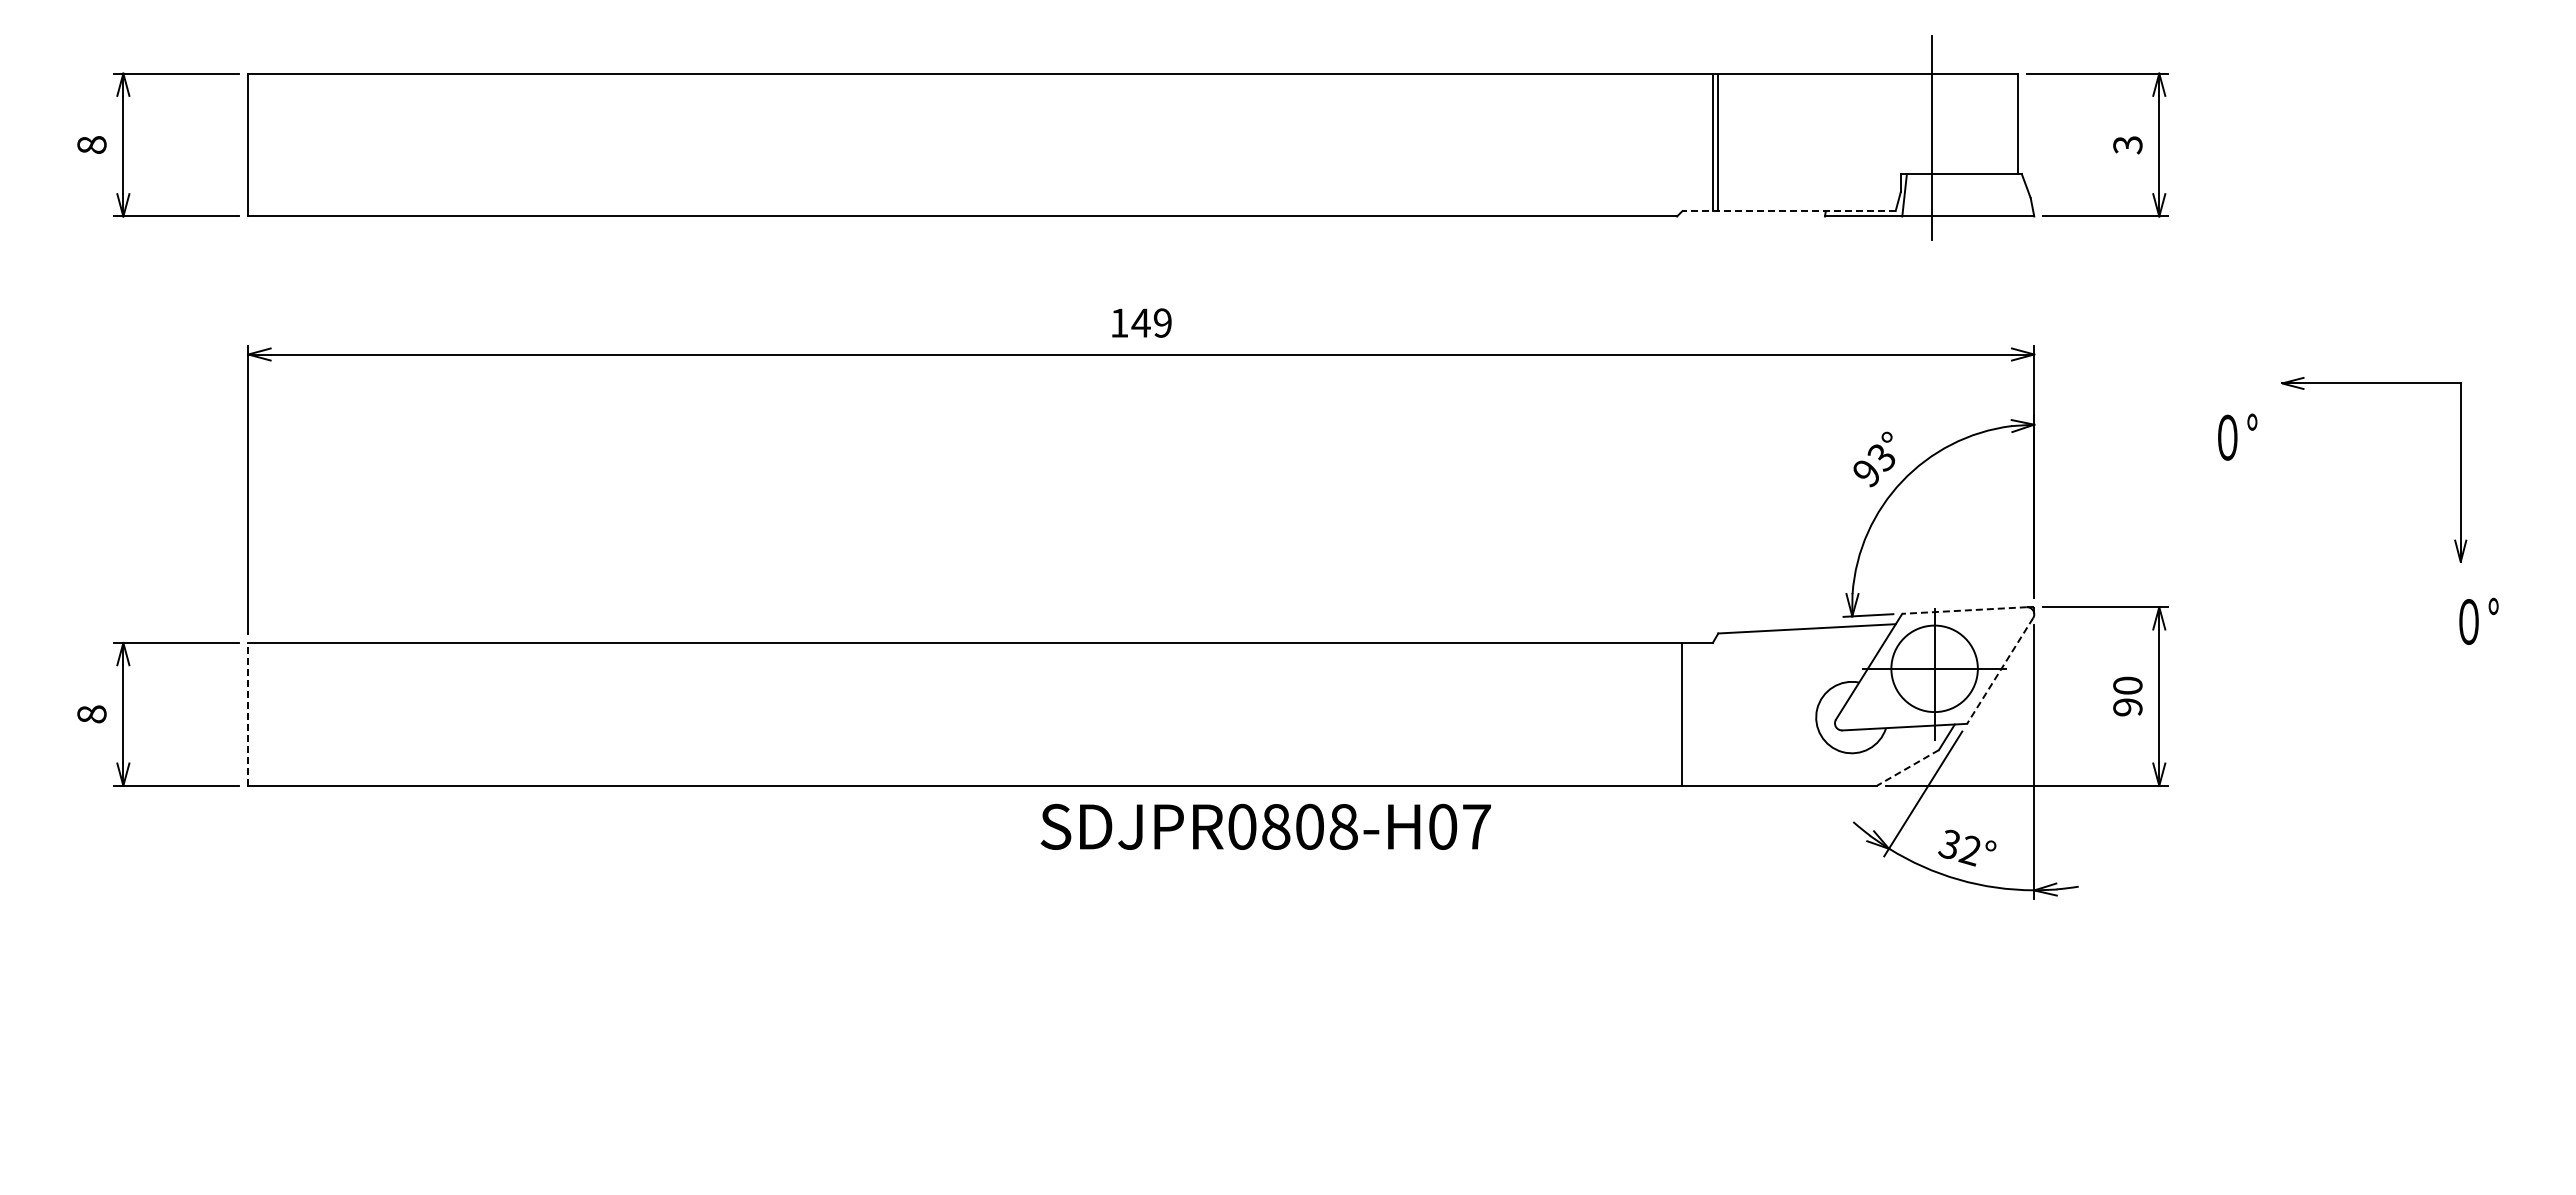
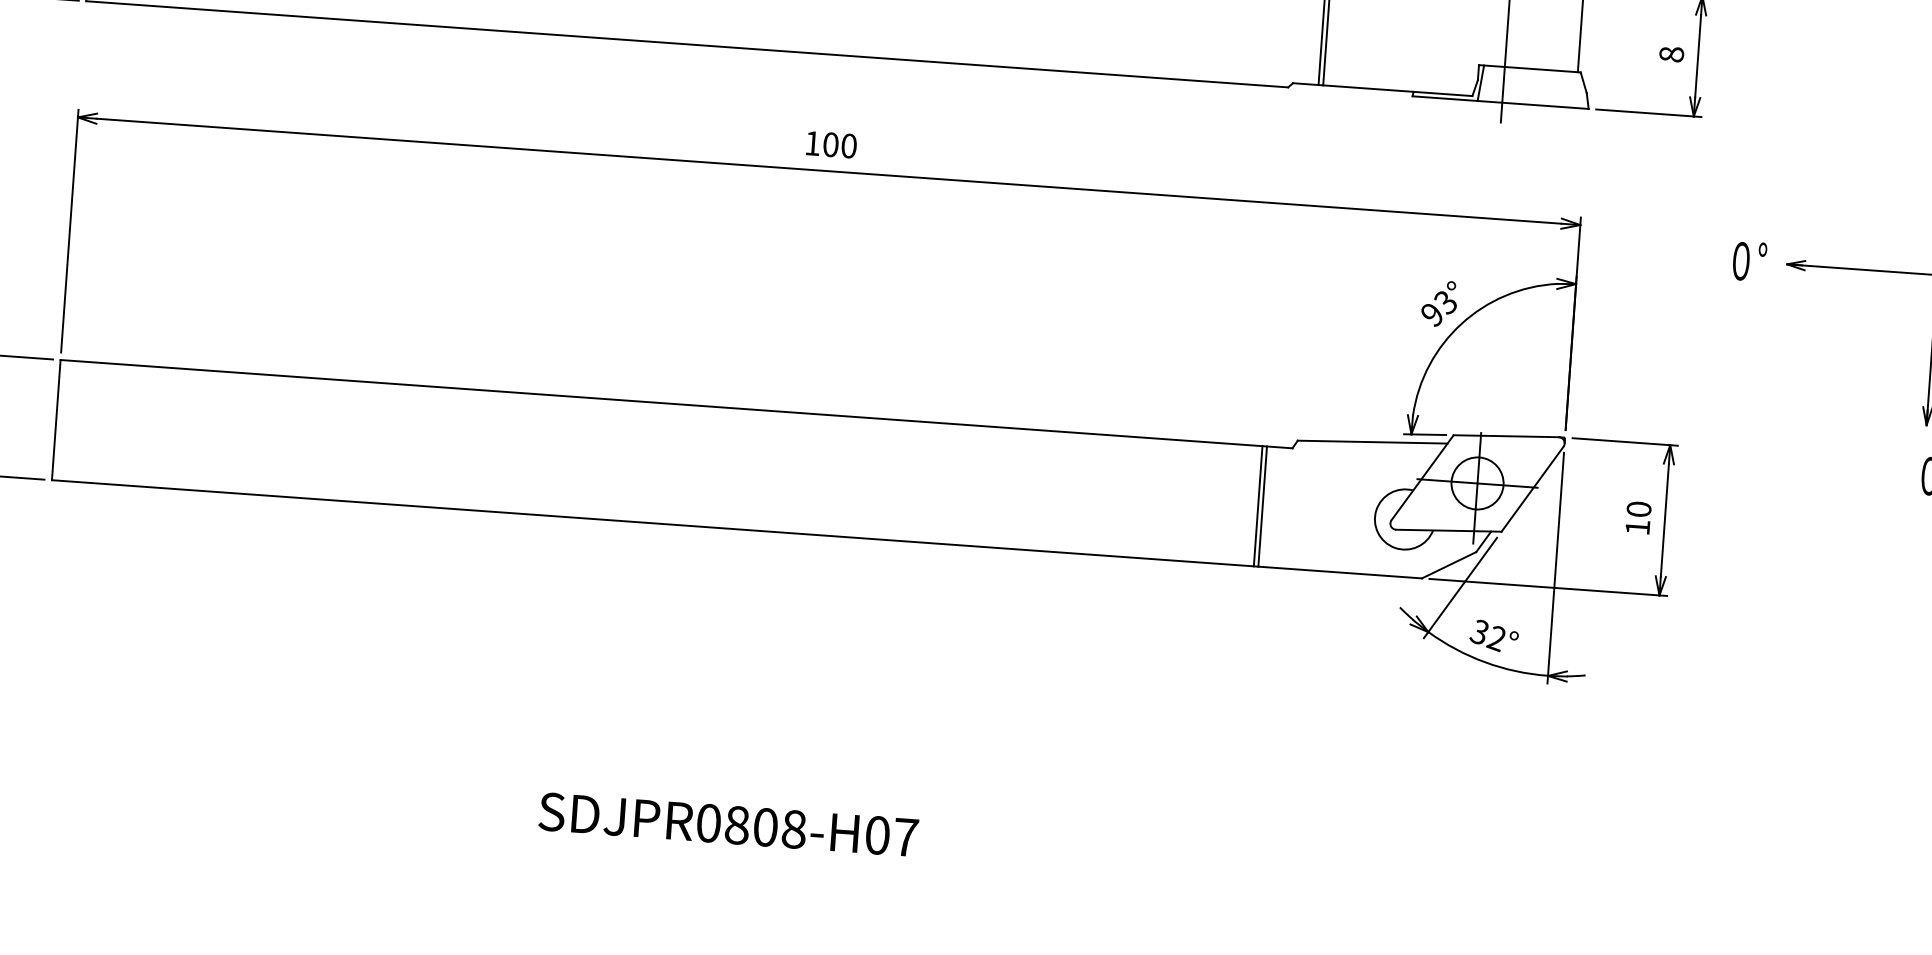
text: (2127, 145) -> (1671, 54), 3 -> 8
line: (1789, 211) -> (1383, 89), dashed -> solid
text: (1151, 322) -> (839, 144), 149 -> 100
text: (2237, 436) -> (1749, 260), moved
line: (1964, 610) -> (1506, 436), dashed -> solid
circle: (1934, 668) -> (1477, 483), size x0.71
line: (1999, 671) -> (1531, 489), dashed -> solid
text: (2127, 707) -> (1637, 527), 90 -> 10
line: (248, 713) -> (56, 419), dashed -> solid
line: (1677, 713) -> (1258, 505), added
line: (1907, 767) -> (1448, 564), dashed -> solid
text: (1265, 826) -> (728, 824), moved

